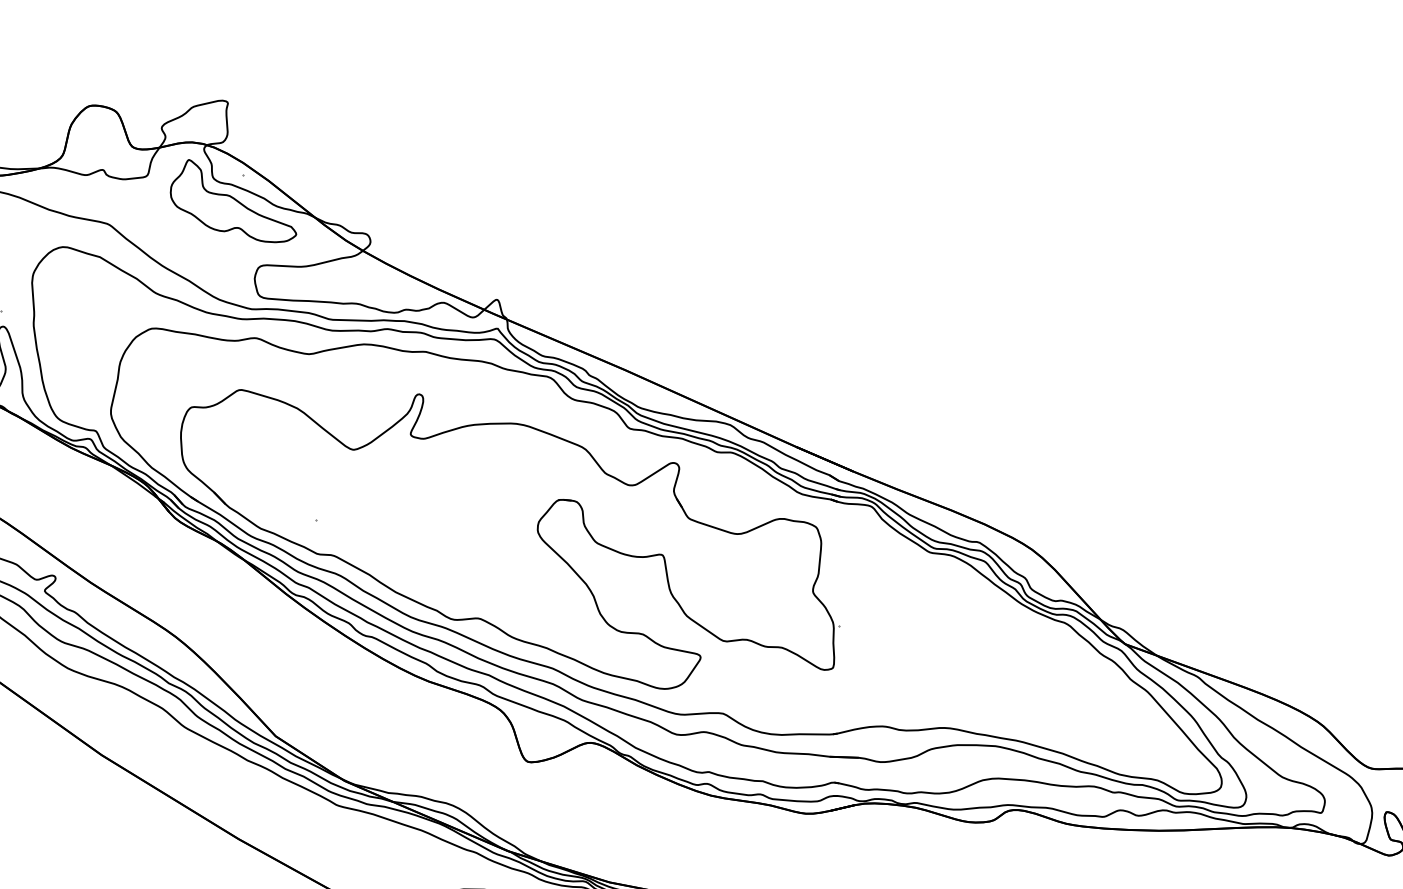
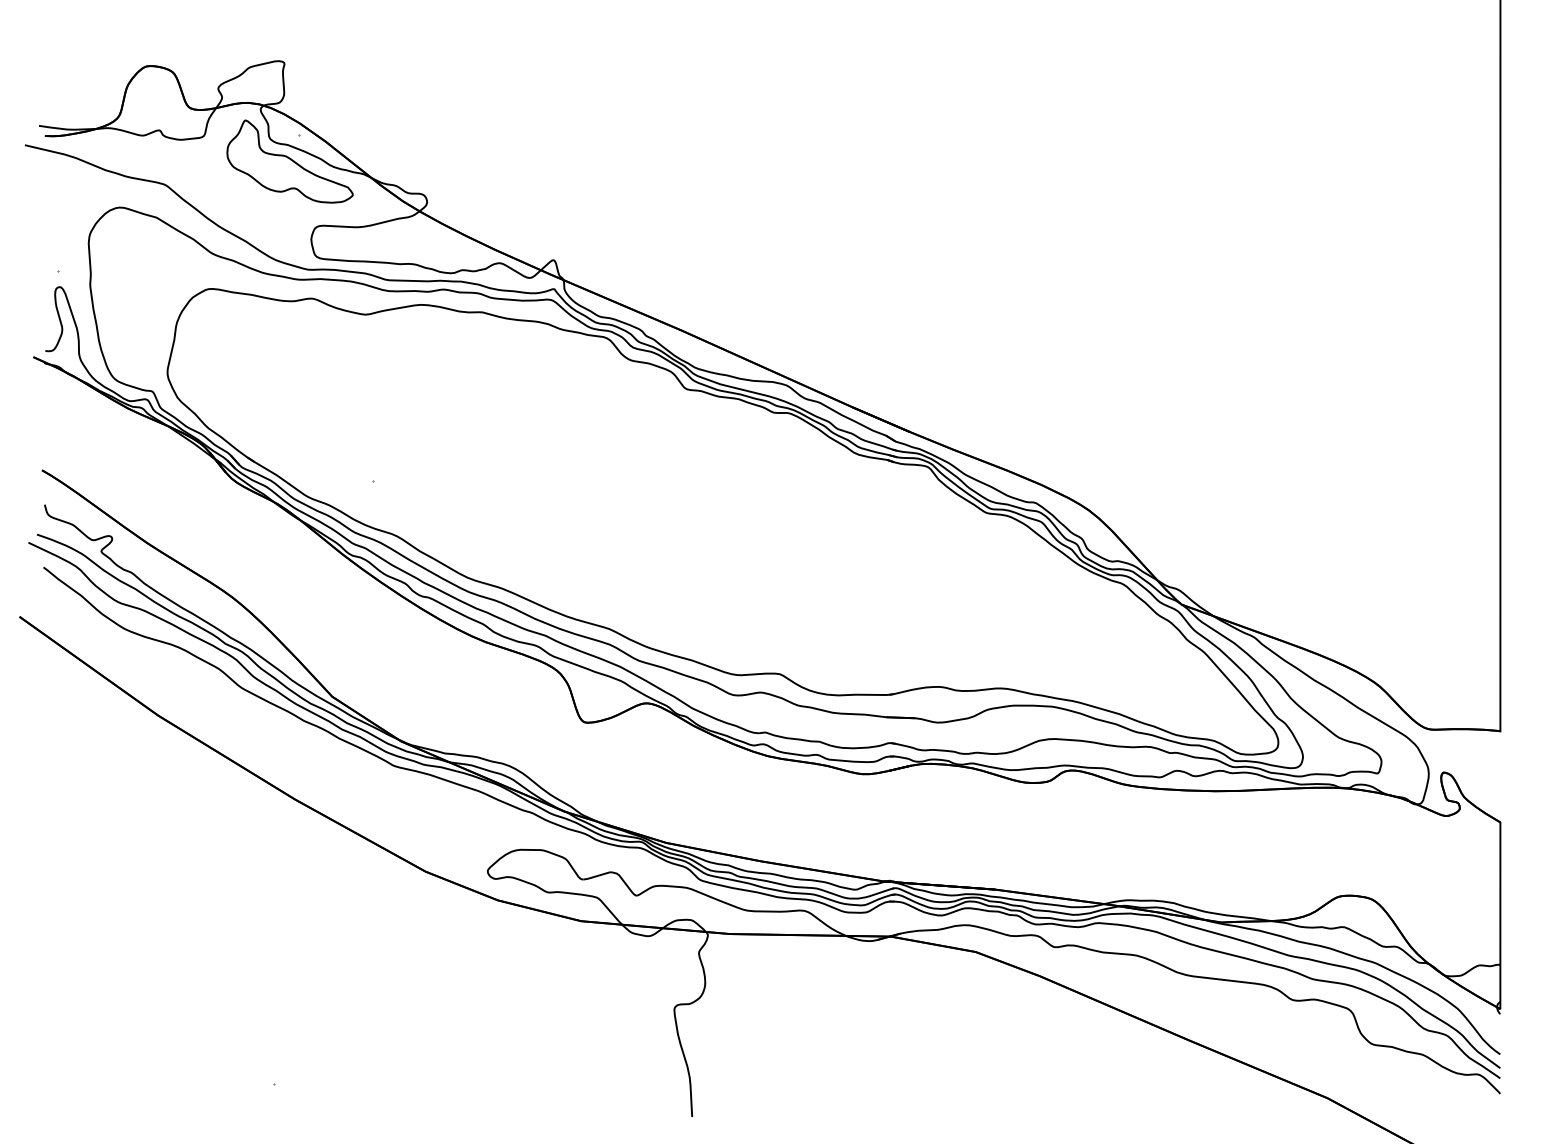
part: (509, 539) -> (566, 499), removed

